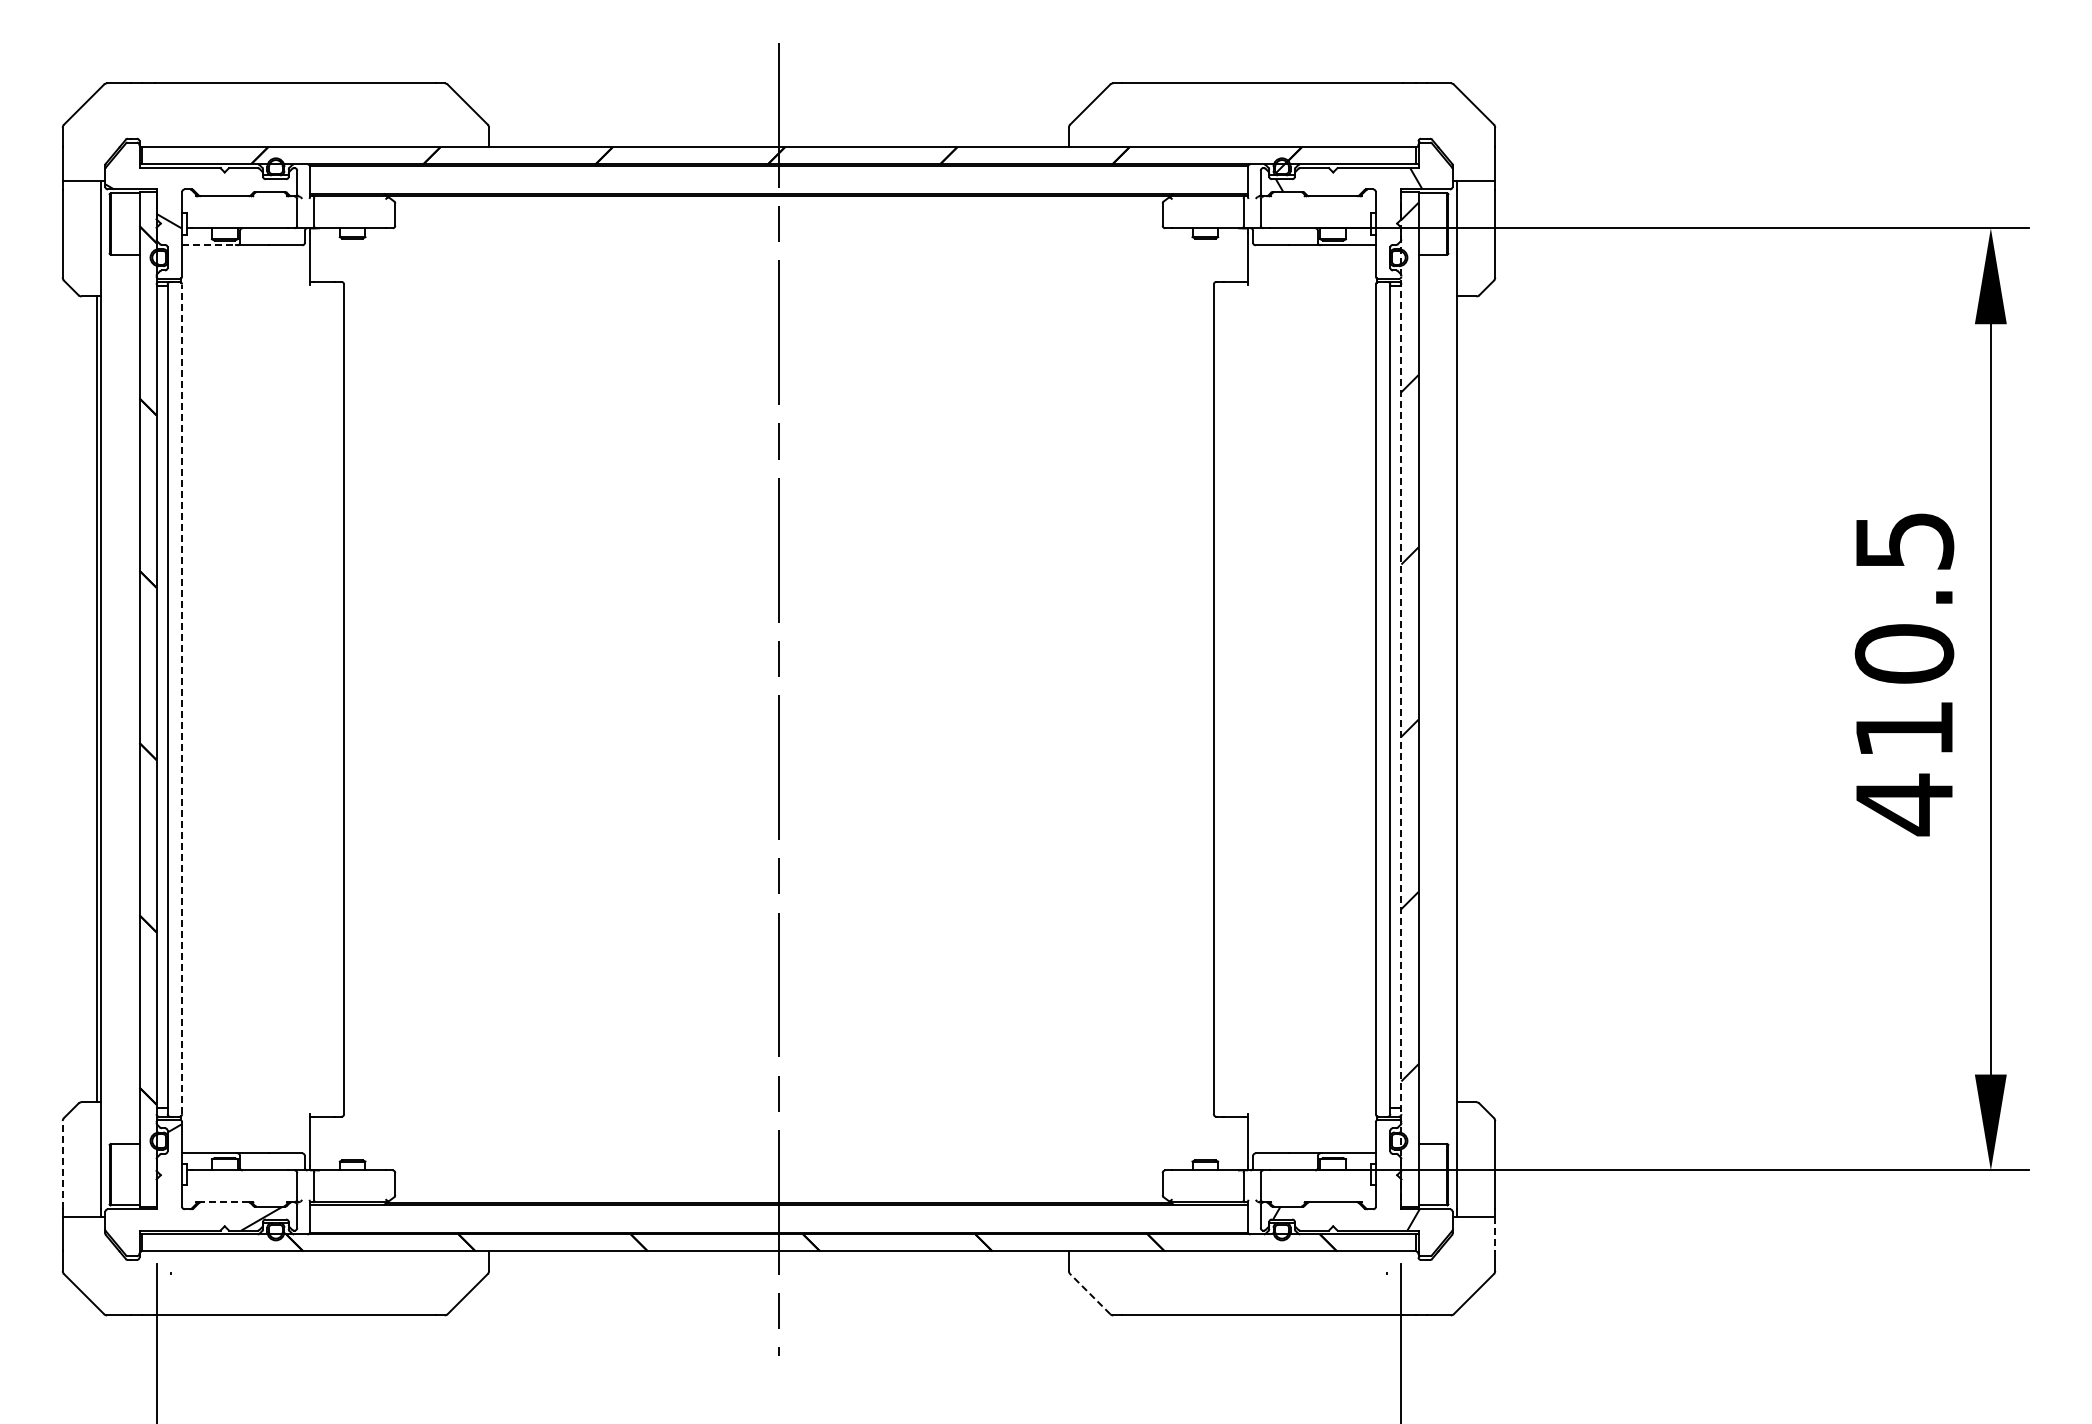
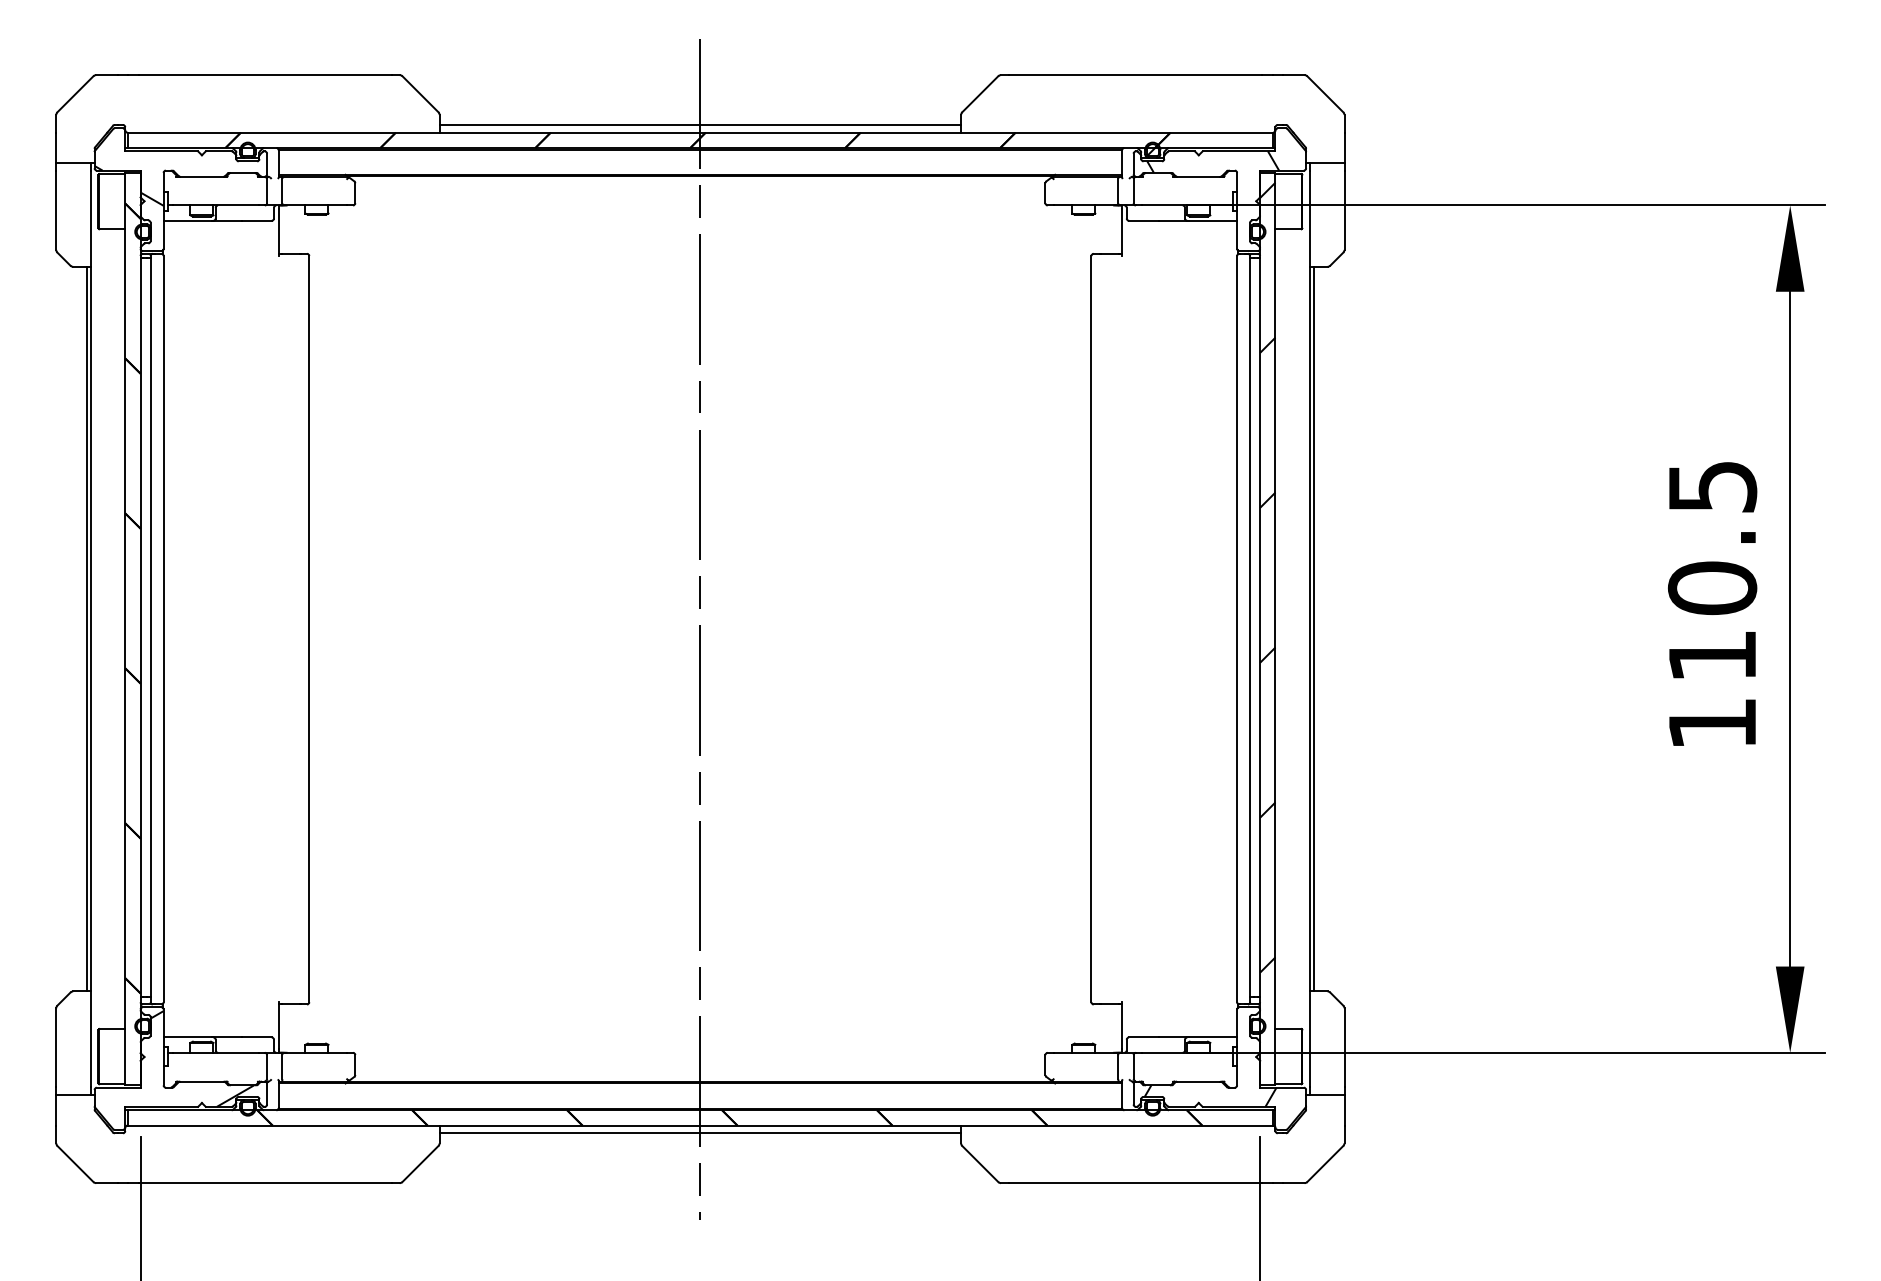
line: (778, 138) -> (699, 124), added
line: (209, 245) -> (188, 220), dashed -> solid
line: (182, 699) -> (163, 629), dashed -> solid
line: (1401, 699) -> (1260, 629), dashed -> solid
line: (1461, 699) -> (1314, 629), added
text: (1904, 804) -> (1712, 723), 410.5 -> 110.5
line: (62, 1164) -> (56, 1047), dashed -> solid
line: (224, 1202) -> (201, 1081), dashed -> solid
line: (1495, 1234) -> (1344, 1110), dashed -> solid
line: (778, 1260) -> (699, 1133), added
line: (1089, 1293) -> (979, 1163), dashed -> solid

